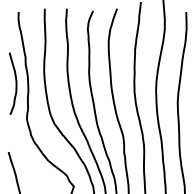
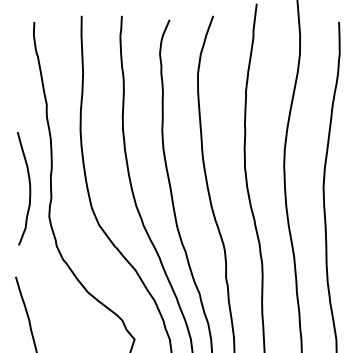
curve: (15, 83) -> (28, 188), moved

